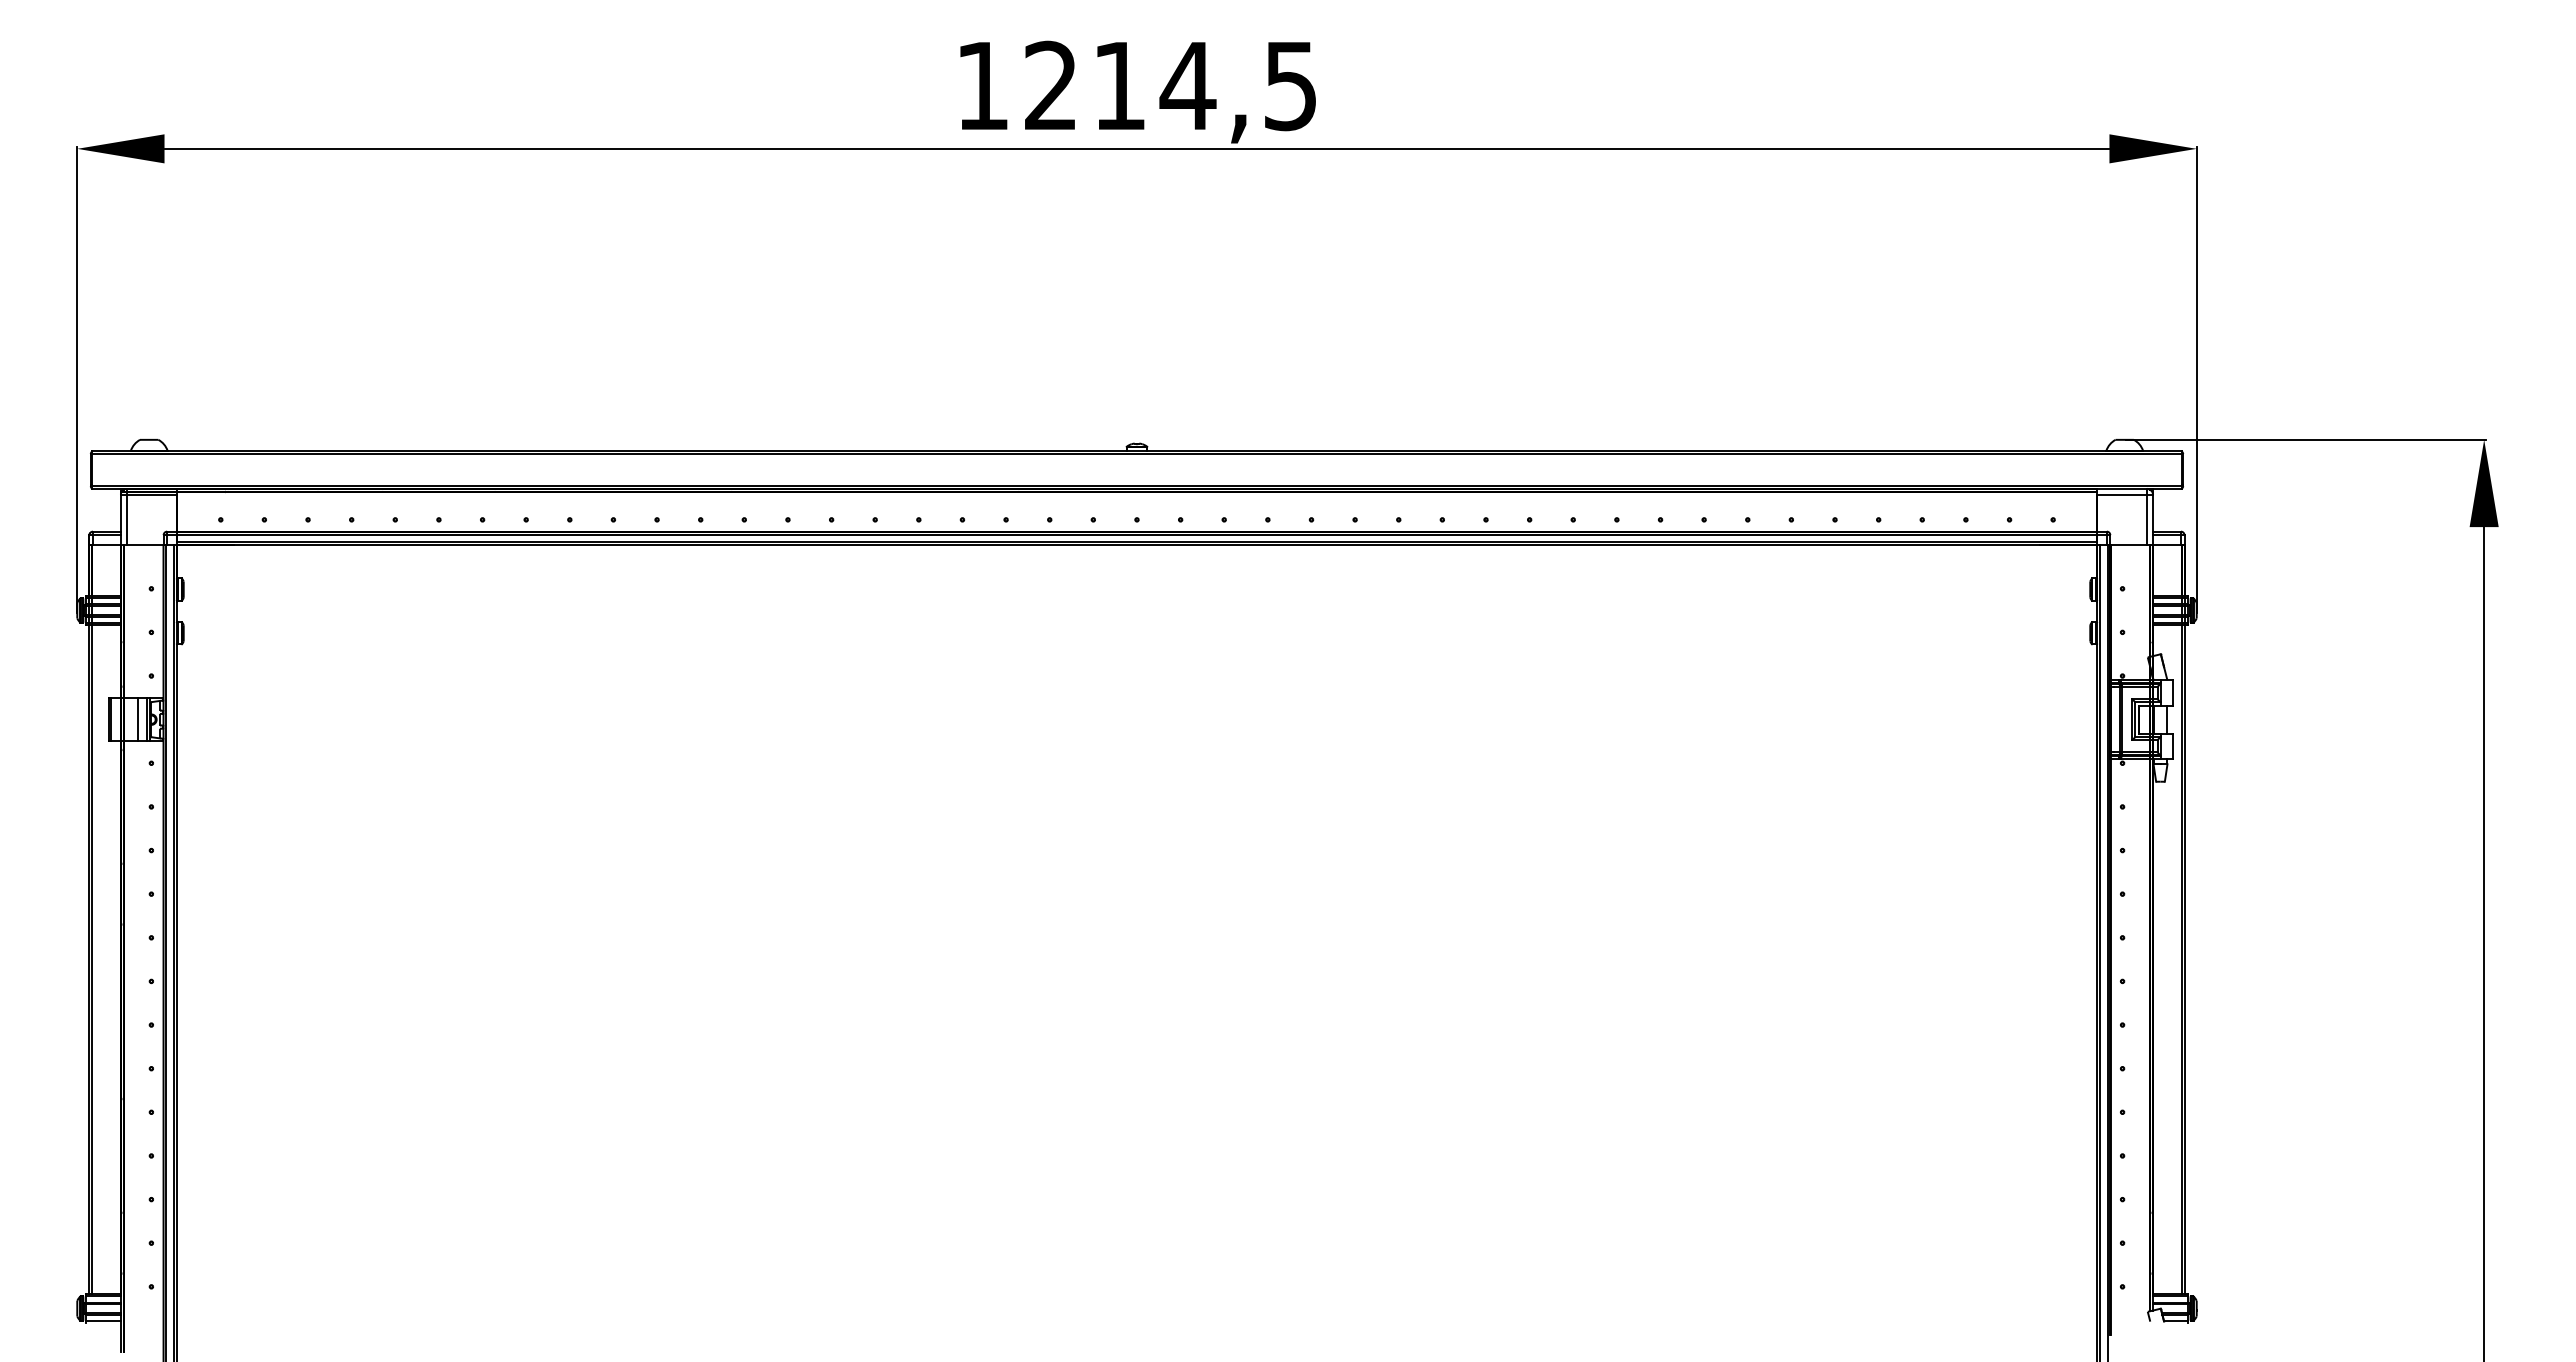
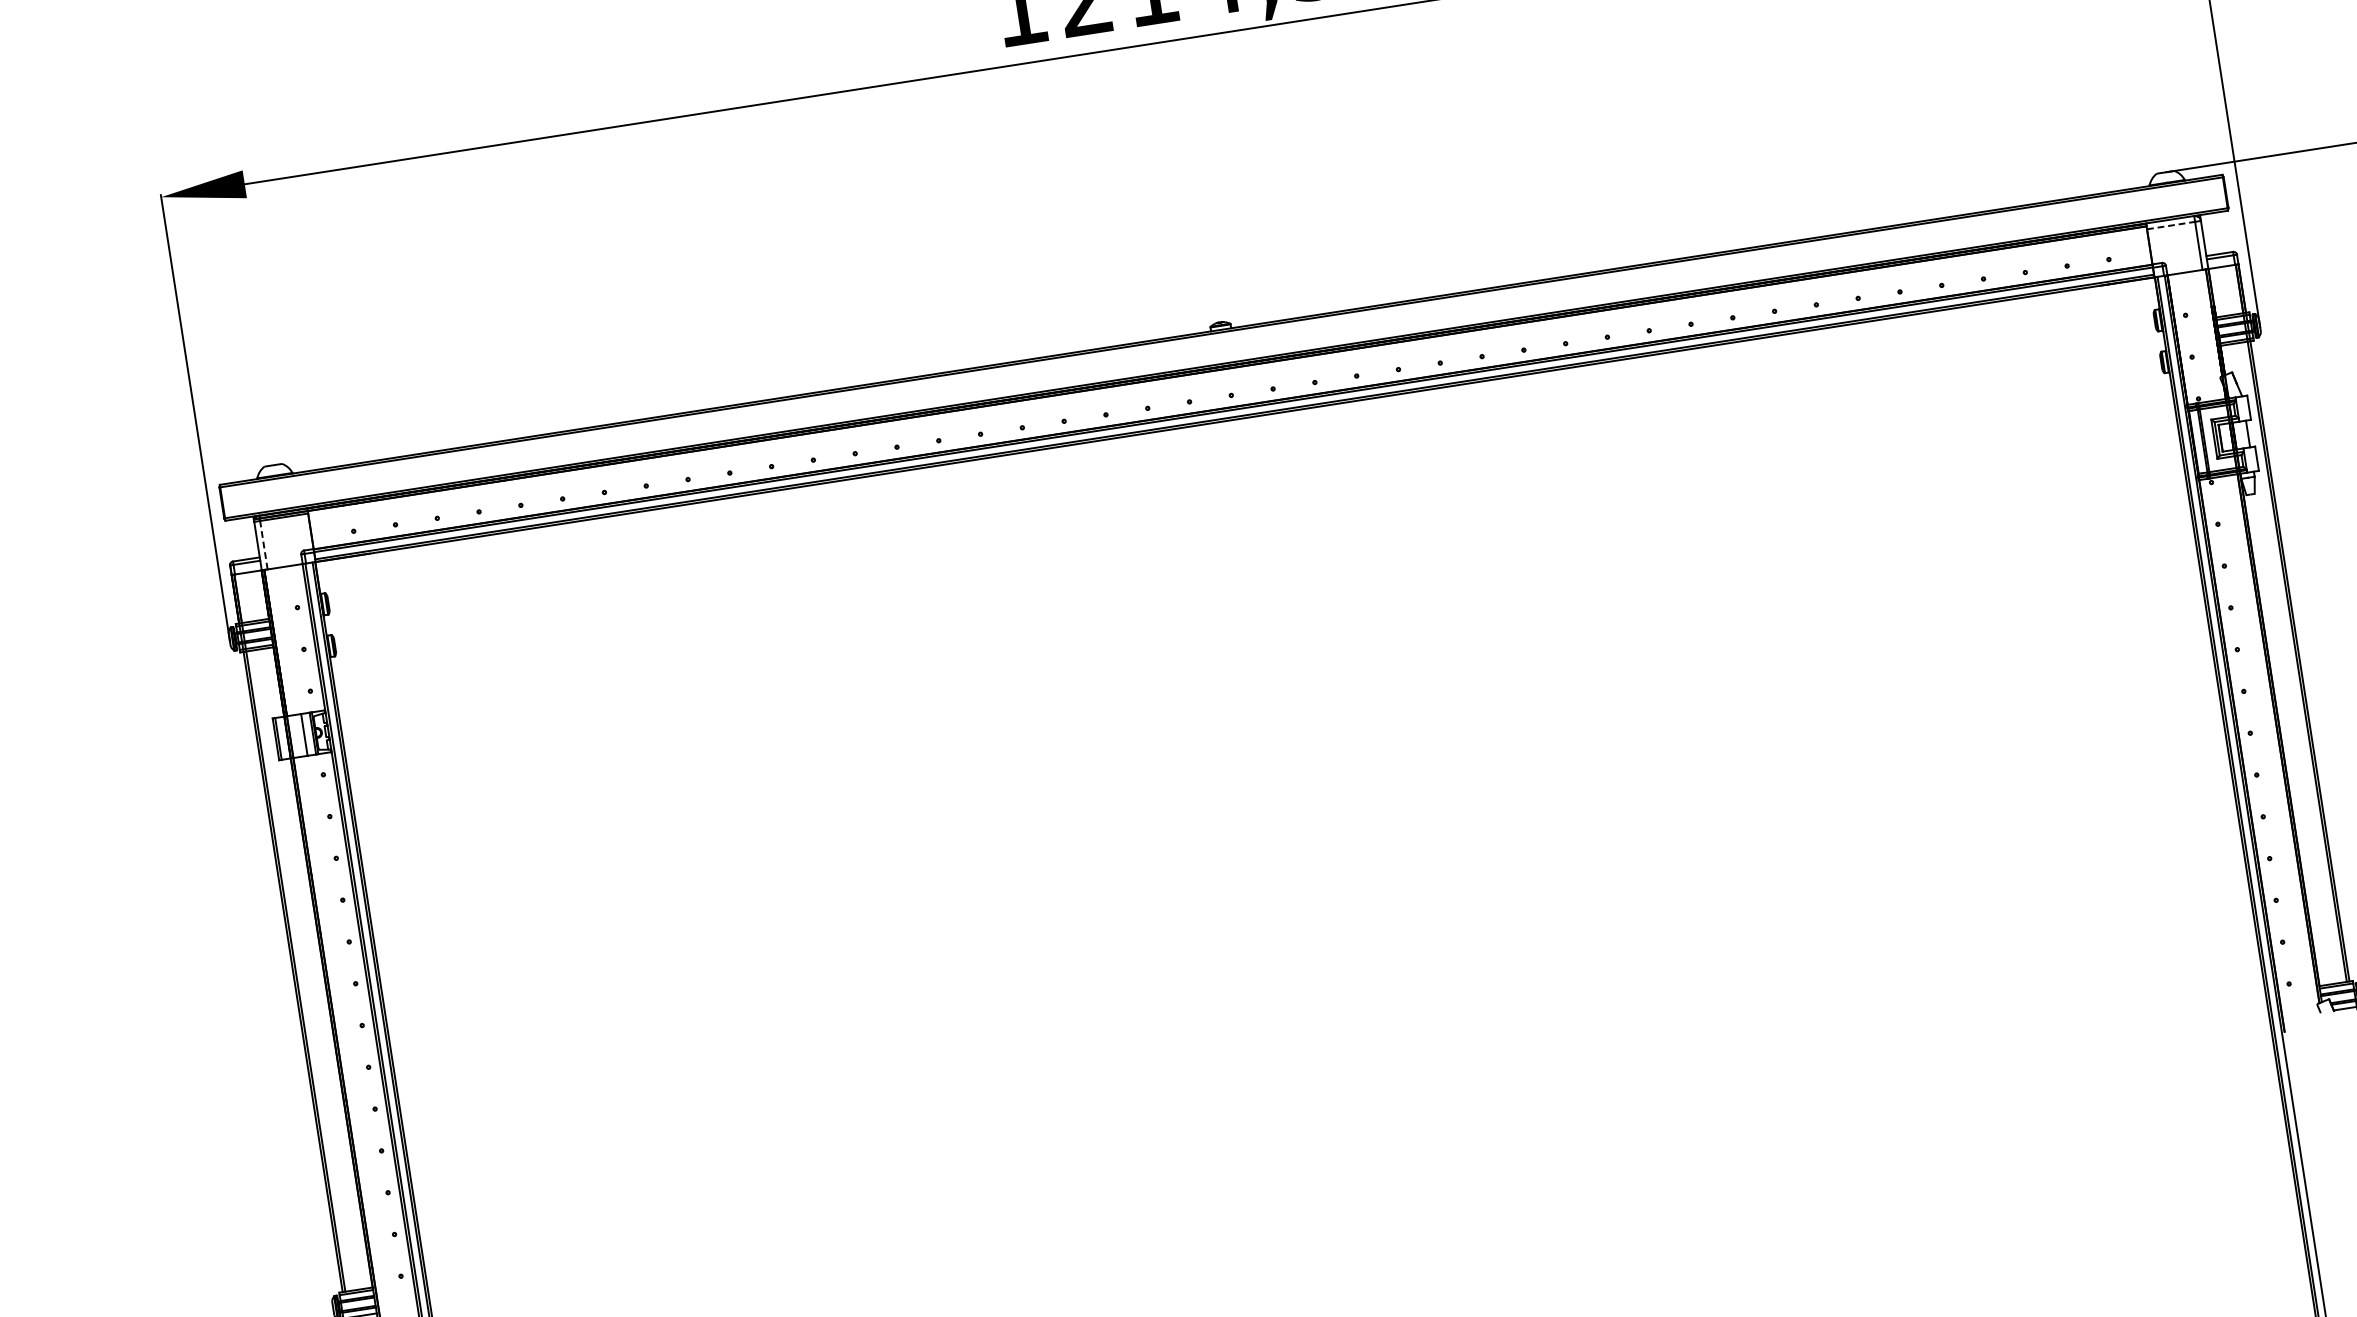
line: (2122, 494) -> (2171, 225), solid -> dashed
line: (127, 519) -> (264, 544), solid -> dashed

